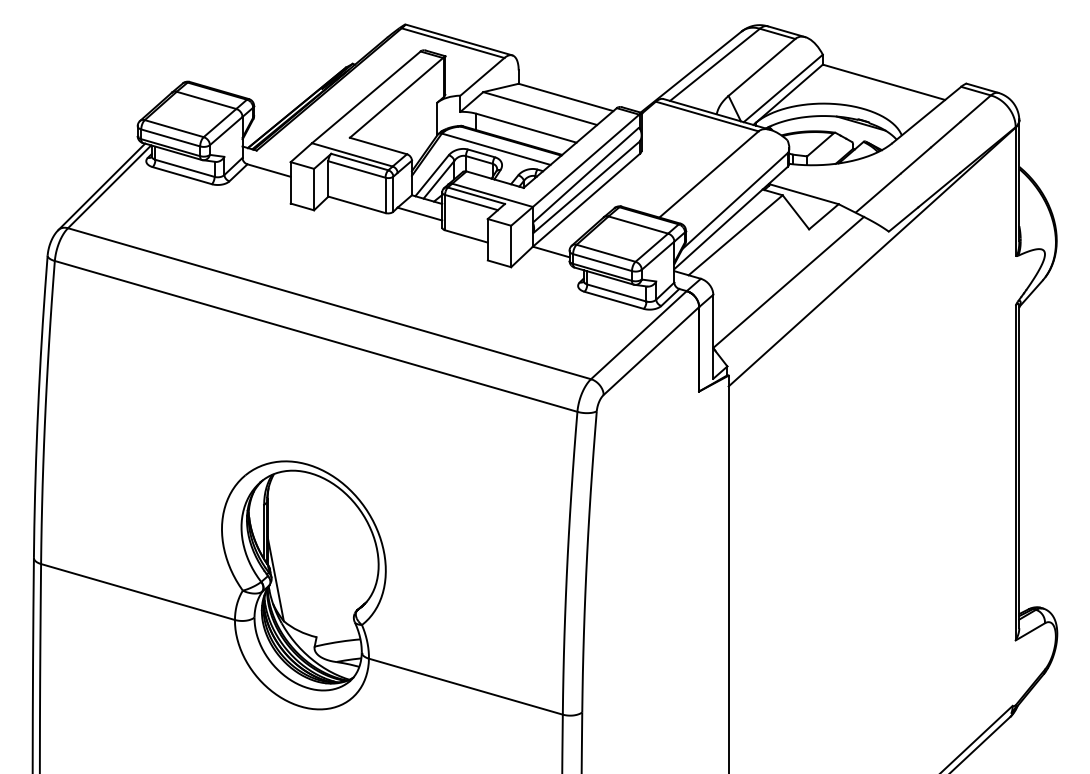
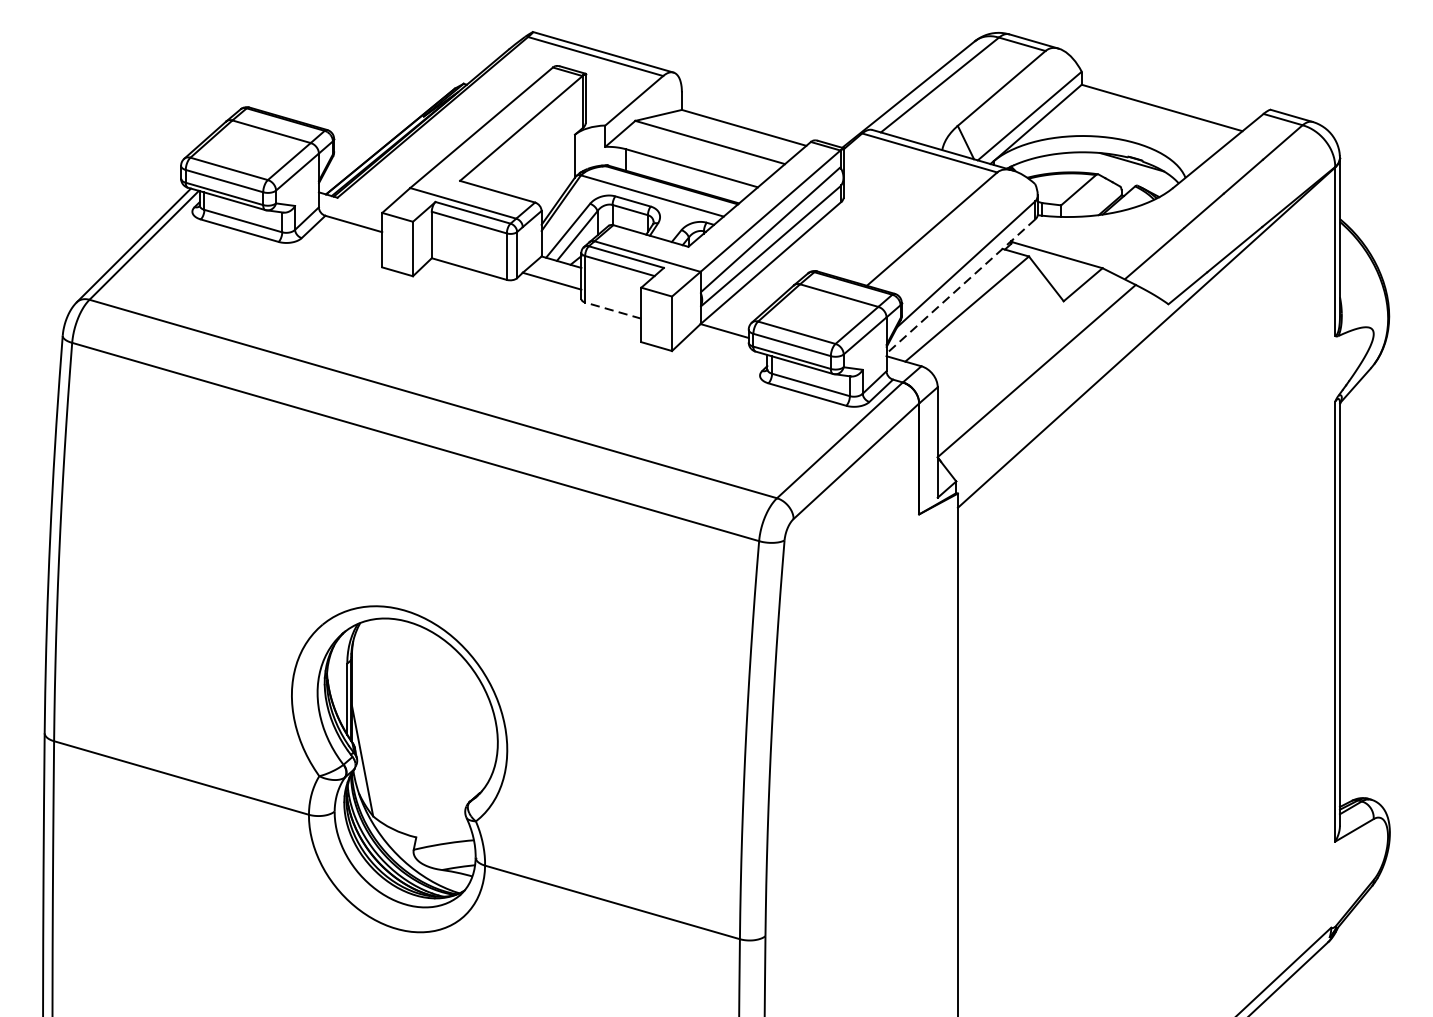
line: (730, 218) -> (960, 287), solid -> dashed
line: (465, 236) -> (611, 310), solid -> dashed

